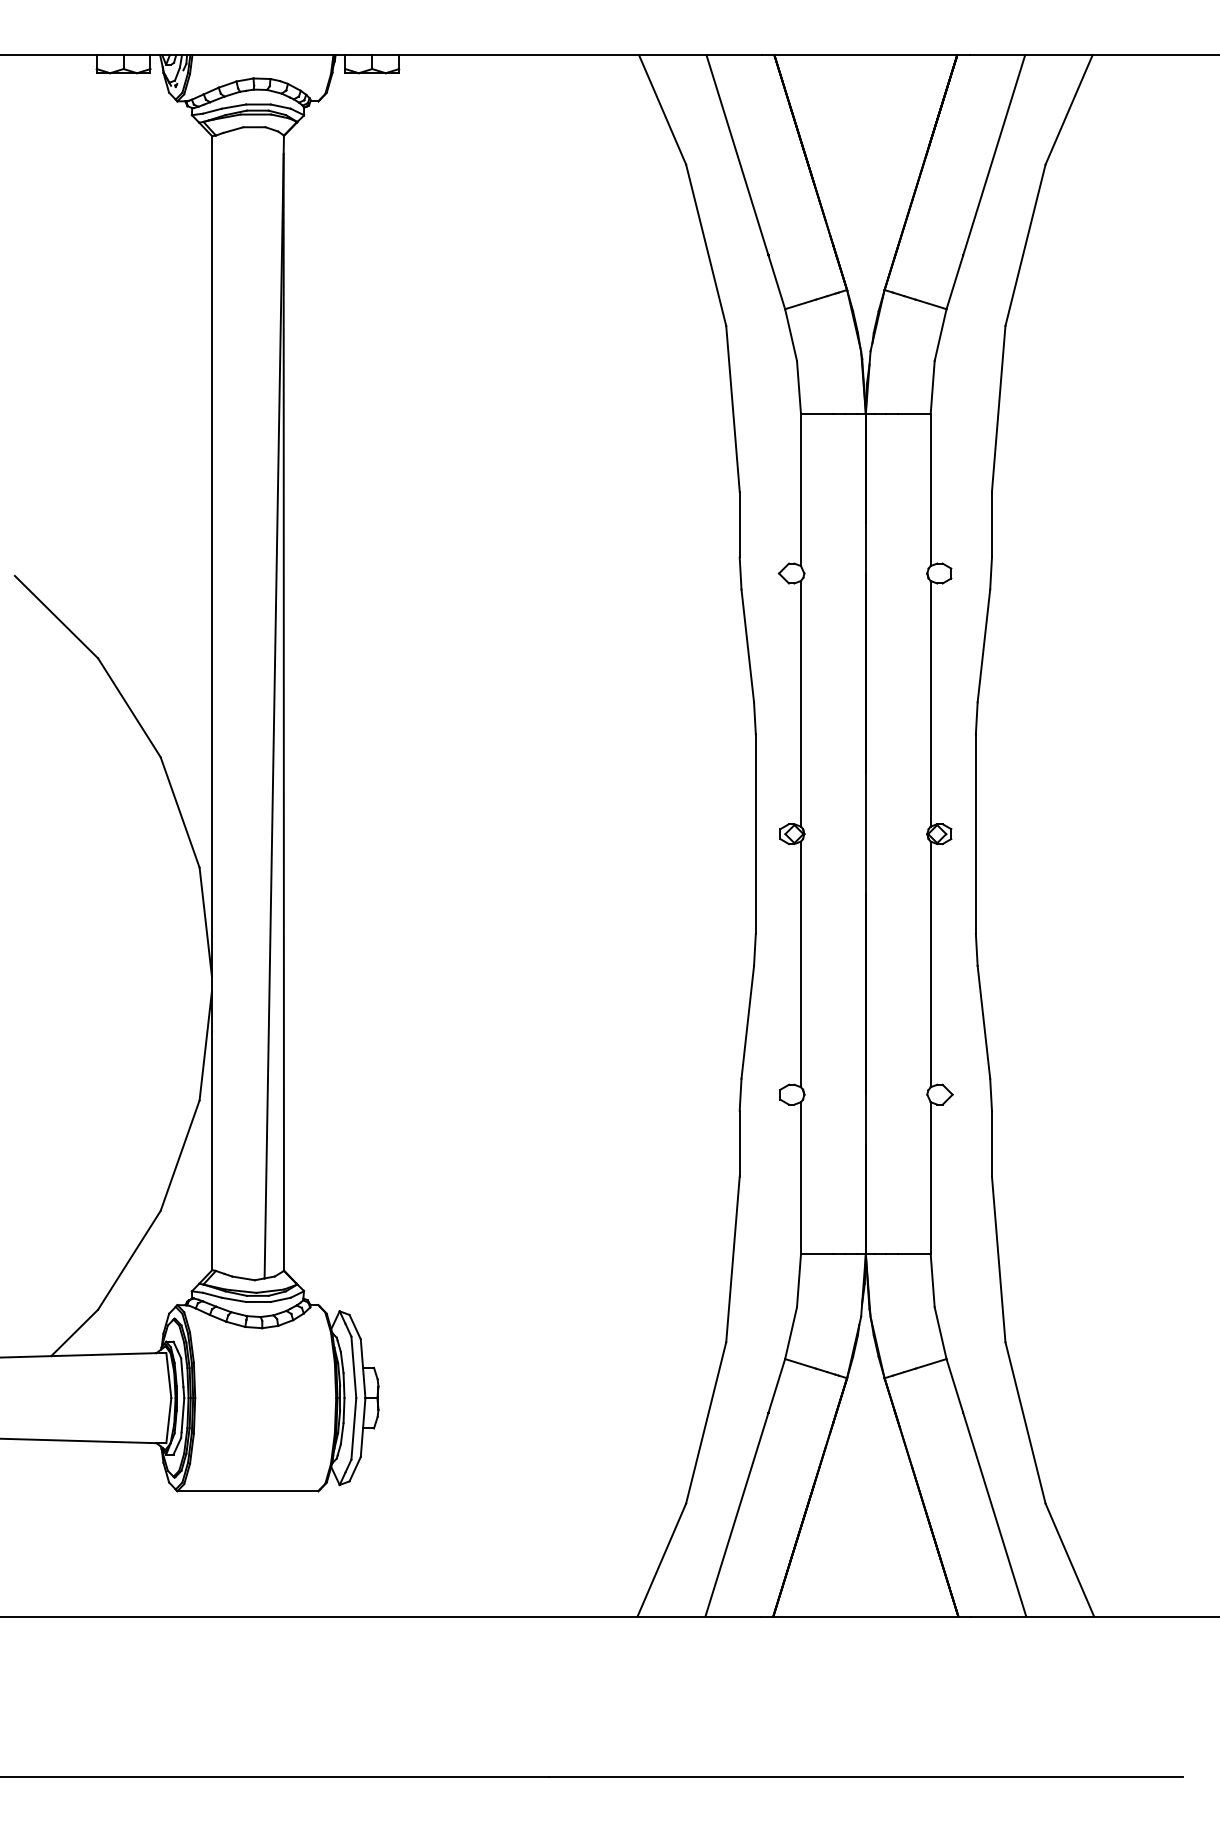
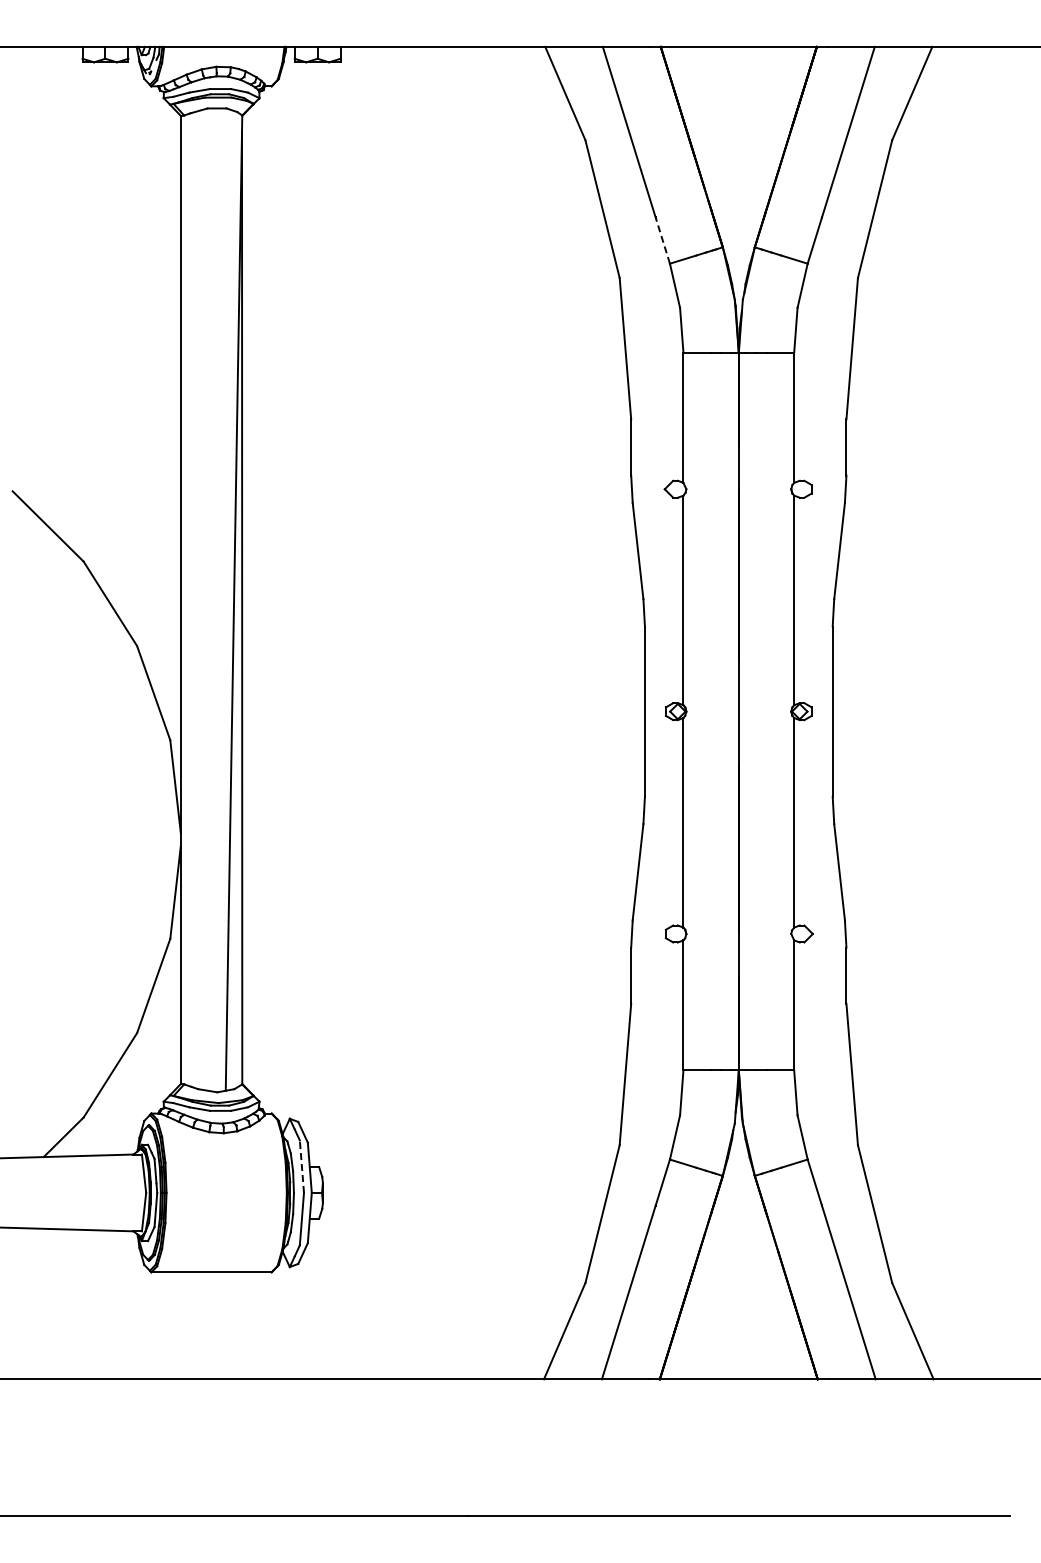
line: (776, 283) -> (662, 241), solid -> dashed
line: (353, 1367) -> (301, 1166), solid -> dashed

